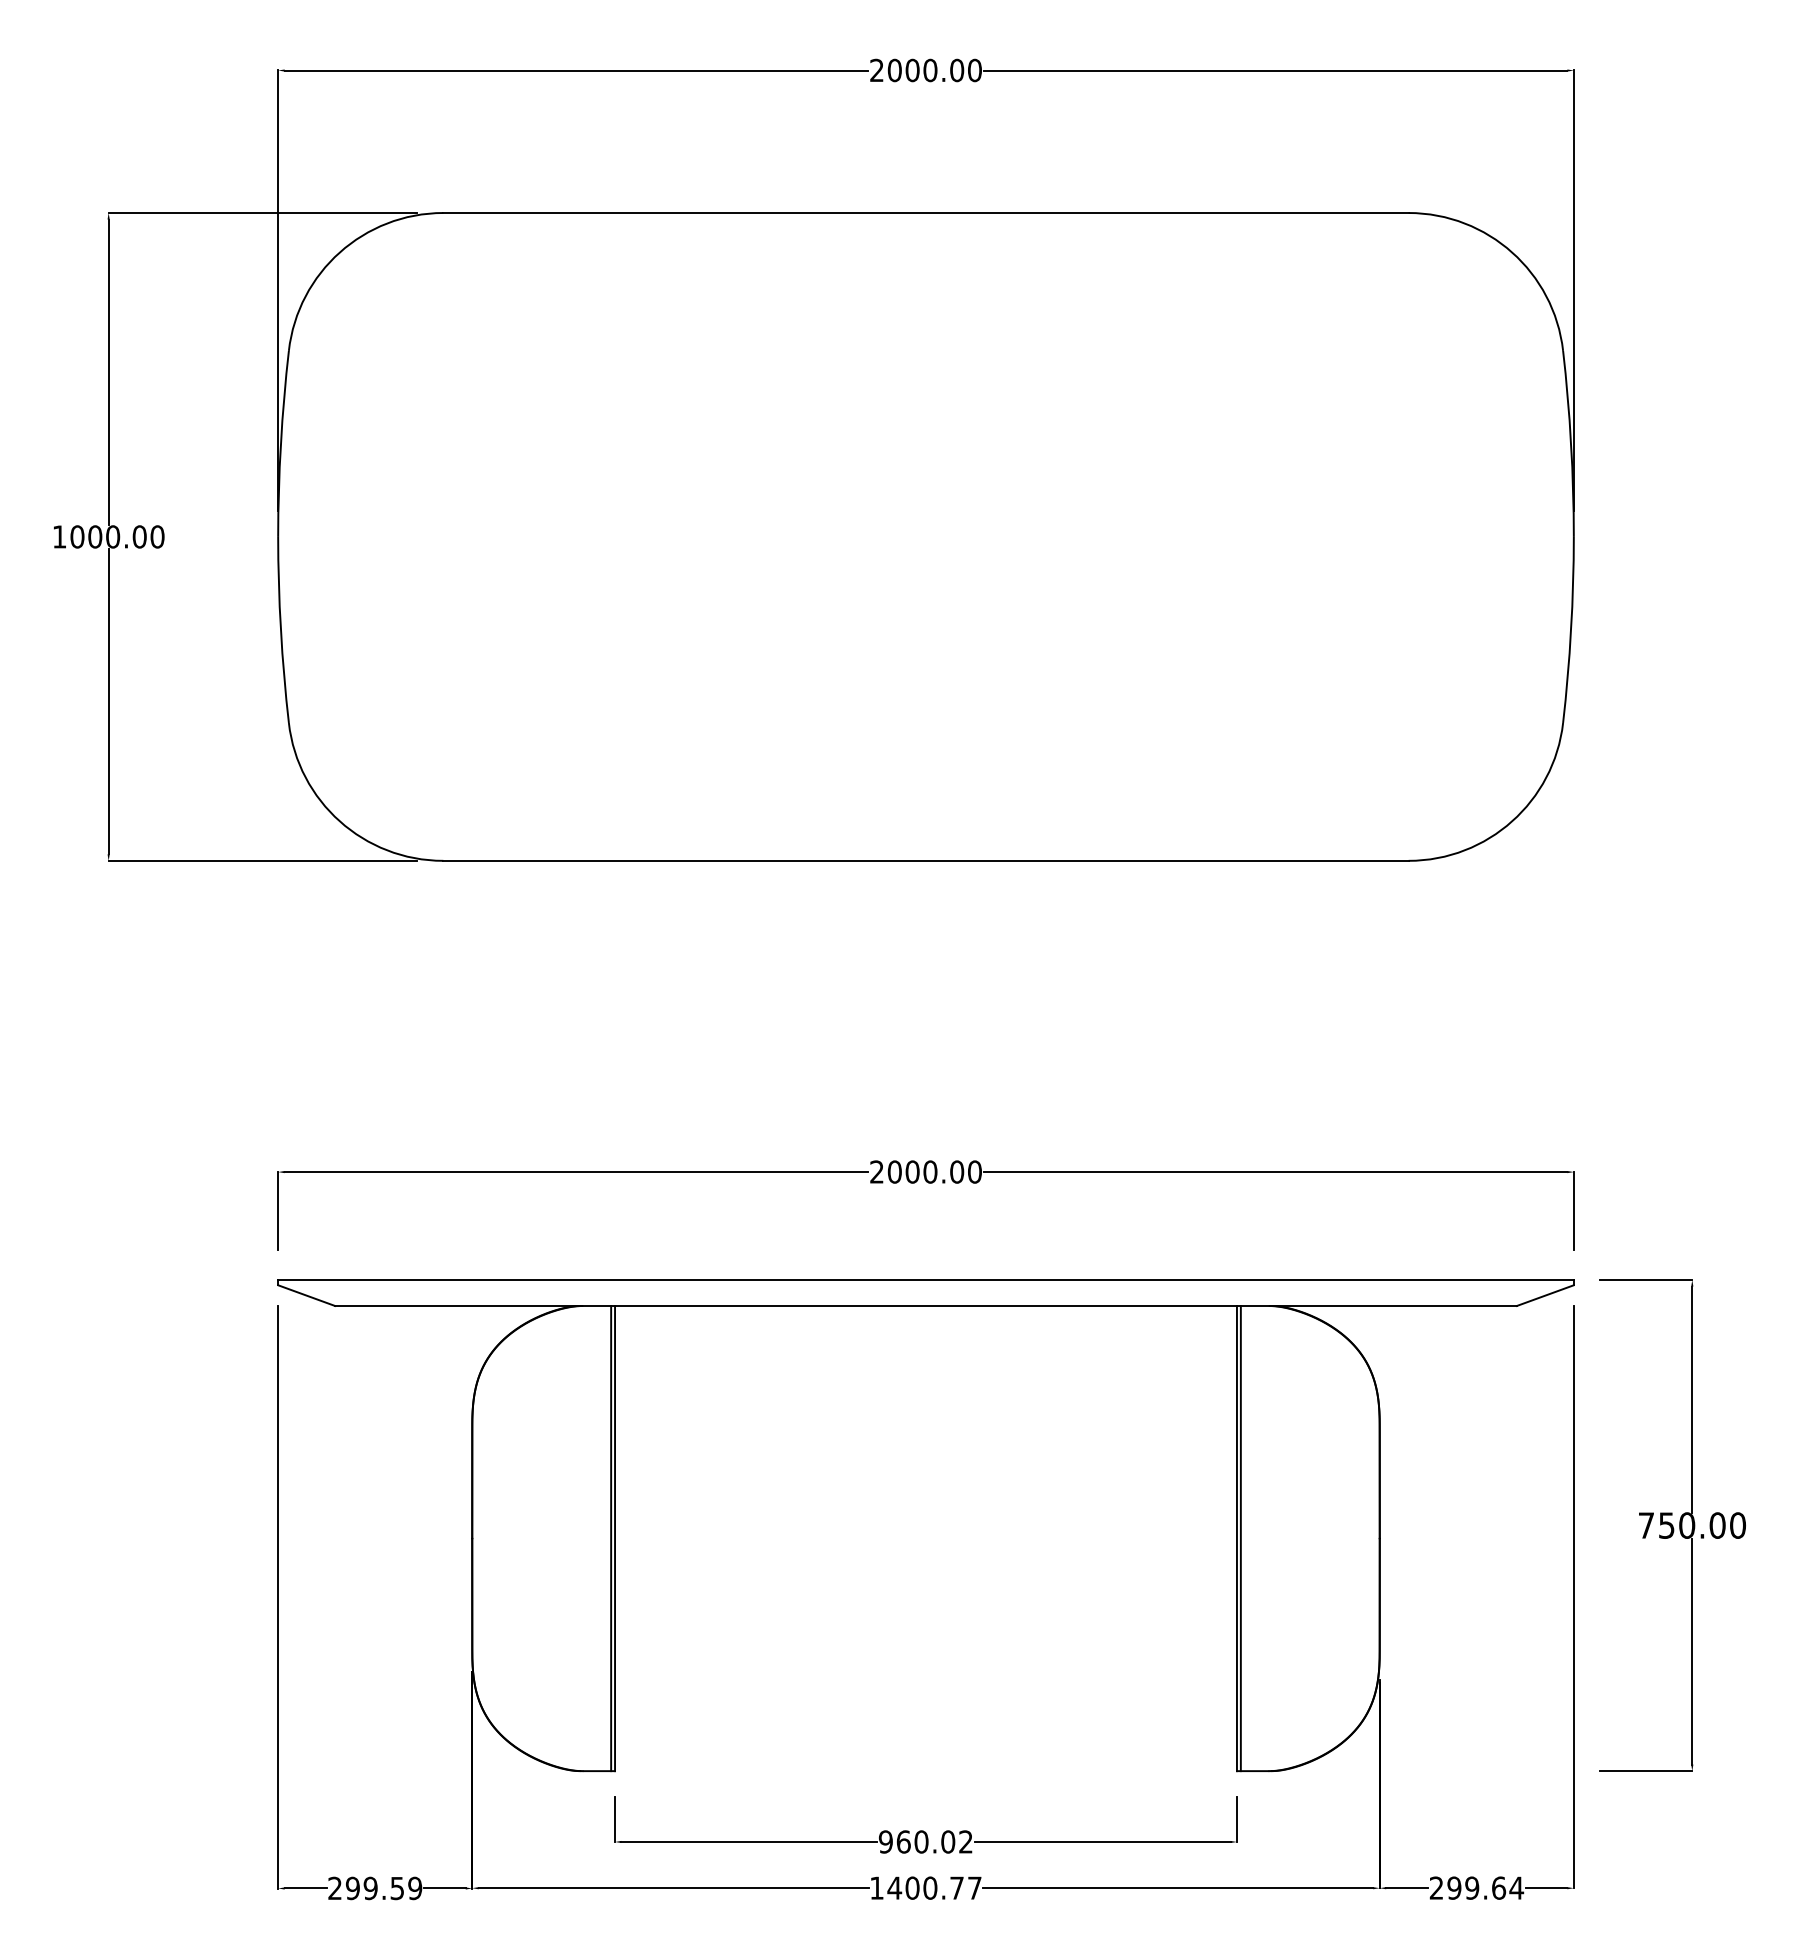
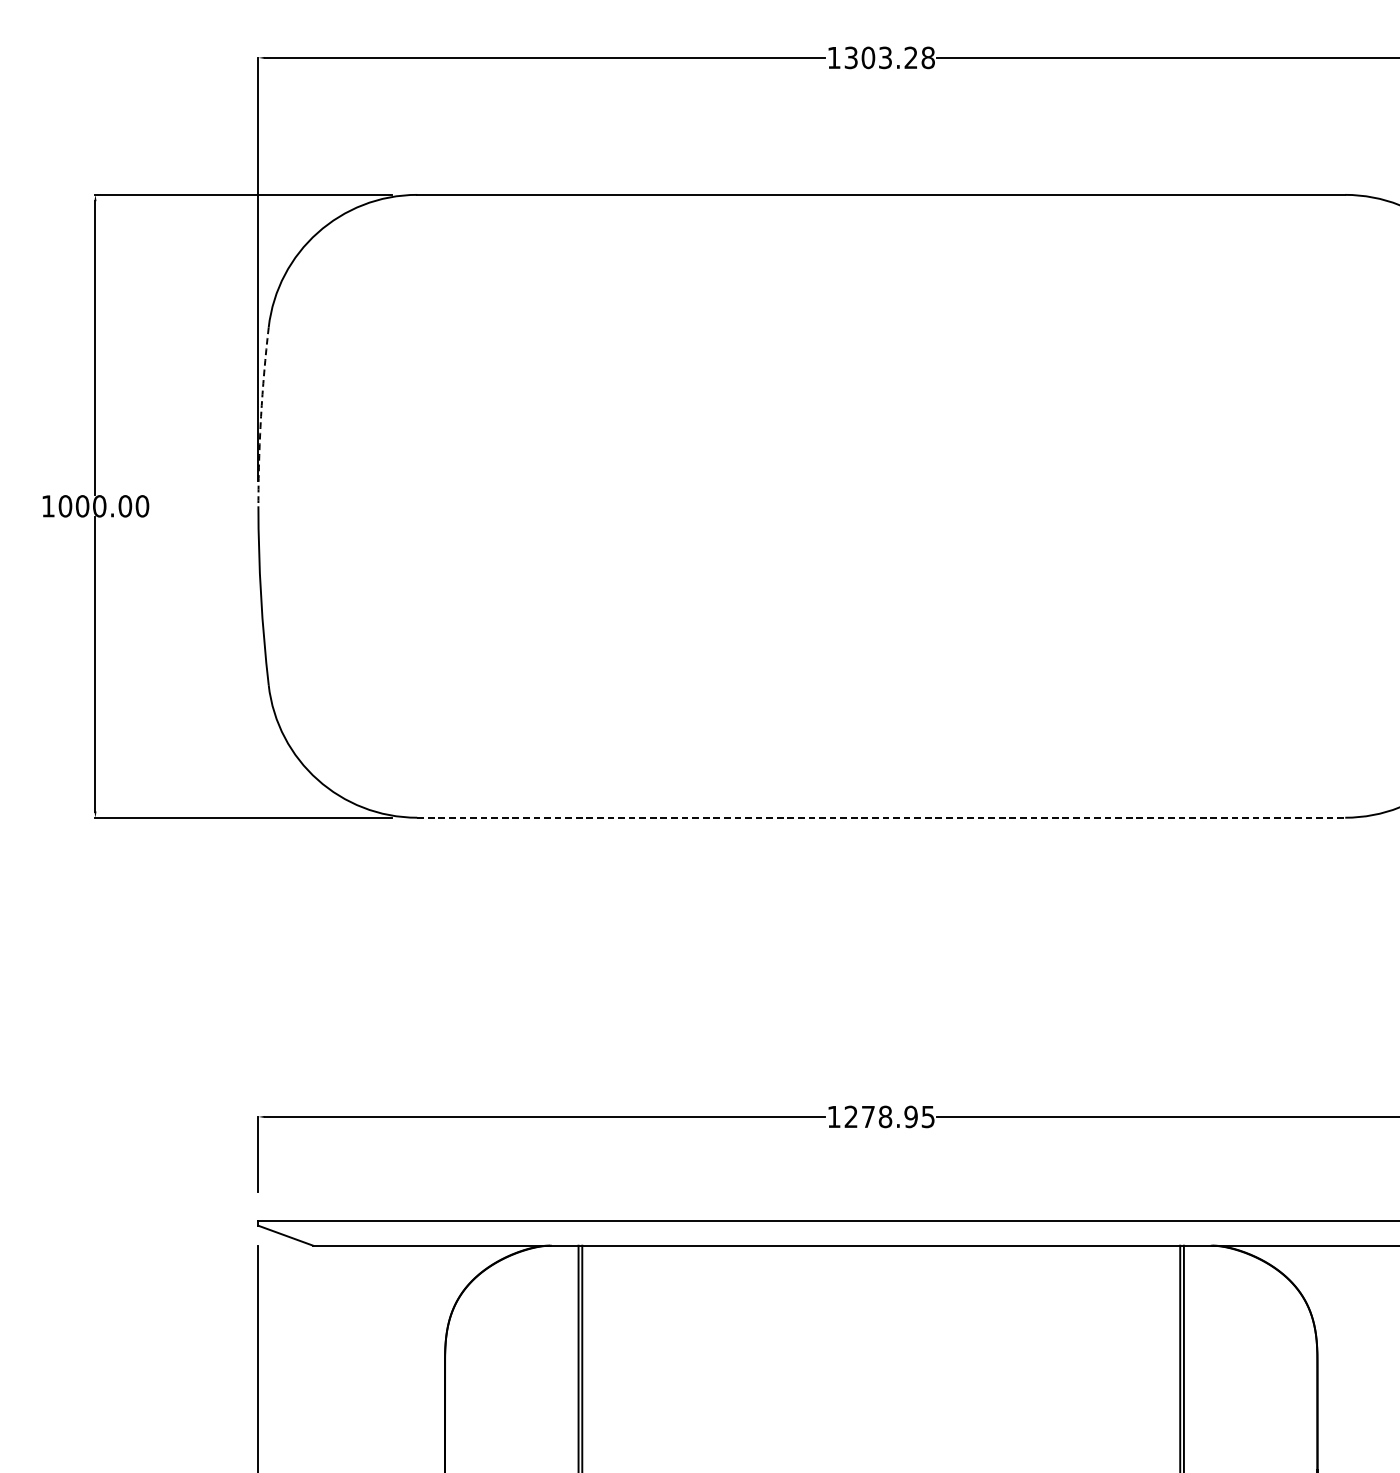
text: (925, 70) -> (880, 57), 2000.00 -> 1303.28
arc: (280, 443) -> (260, 416), solid -> dashed
line: (926, 860) -> (881, 817), solid -> dashed
text: (925, 1171) -> (880, 1116), 2000.00 -> 1278.95

